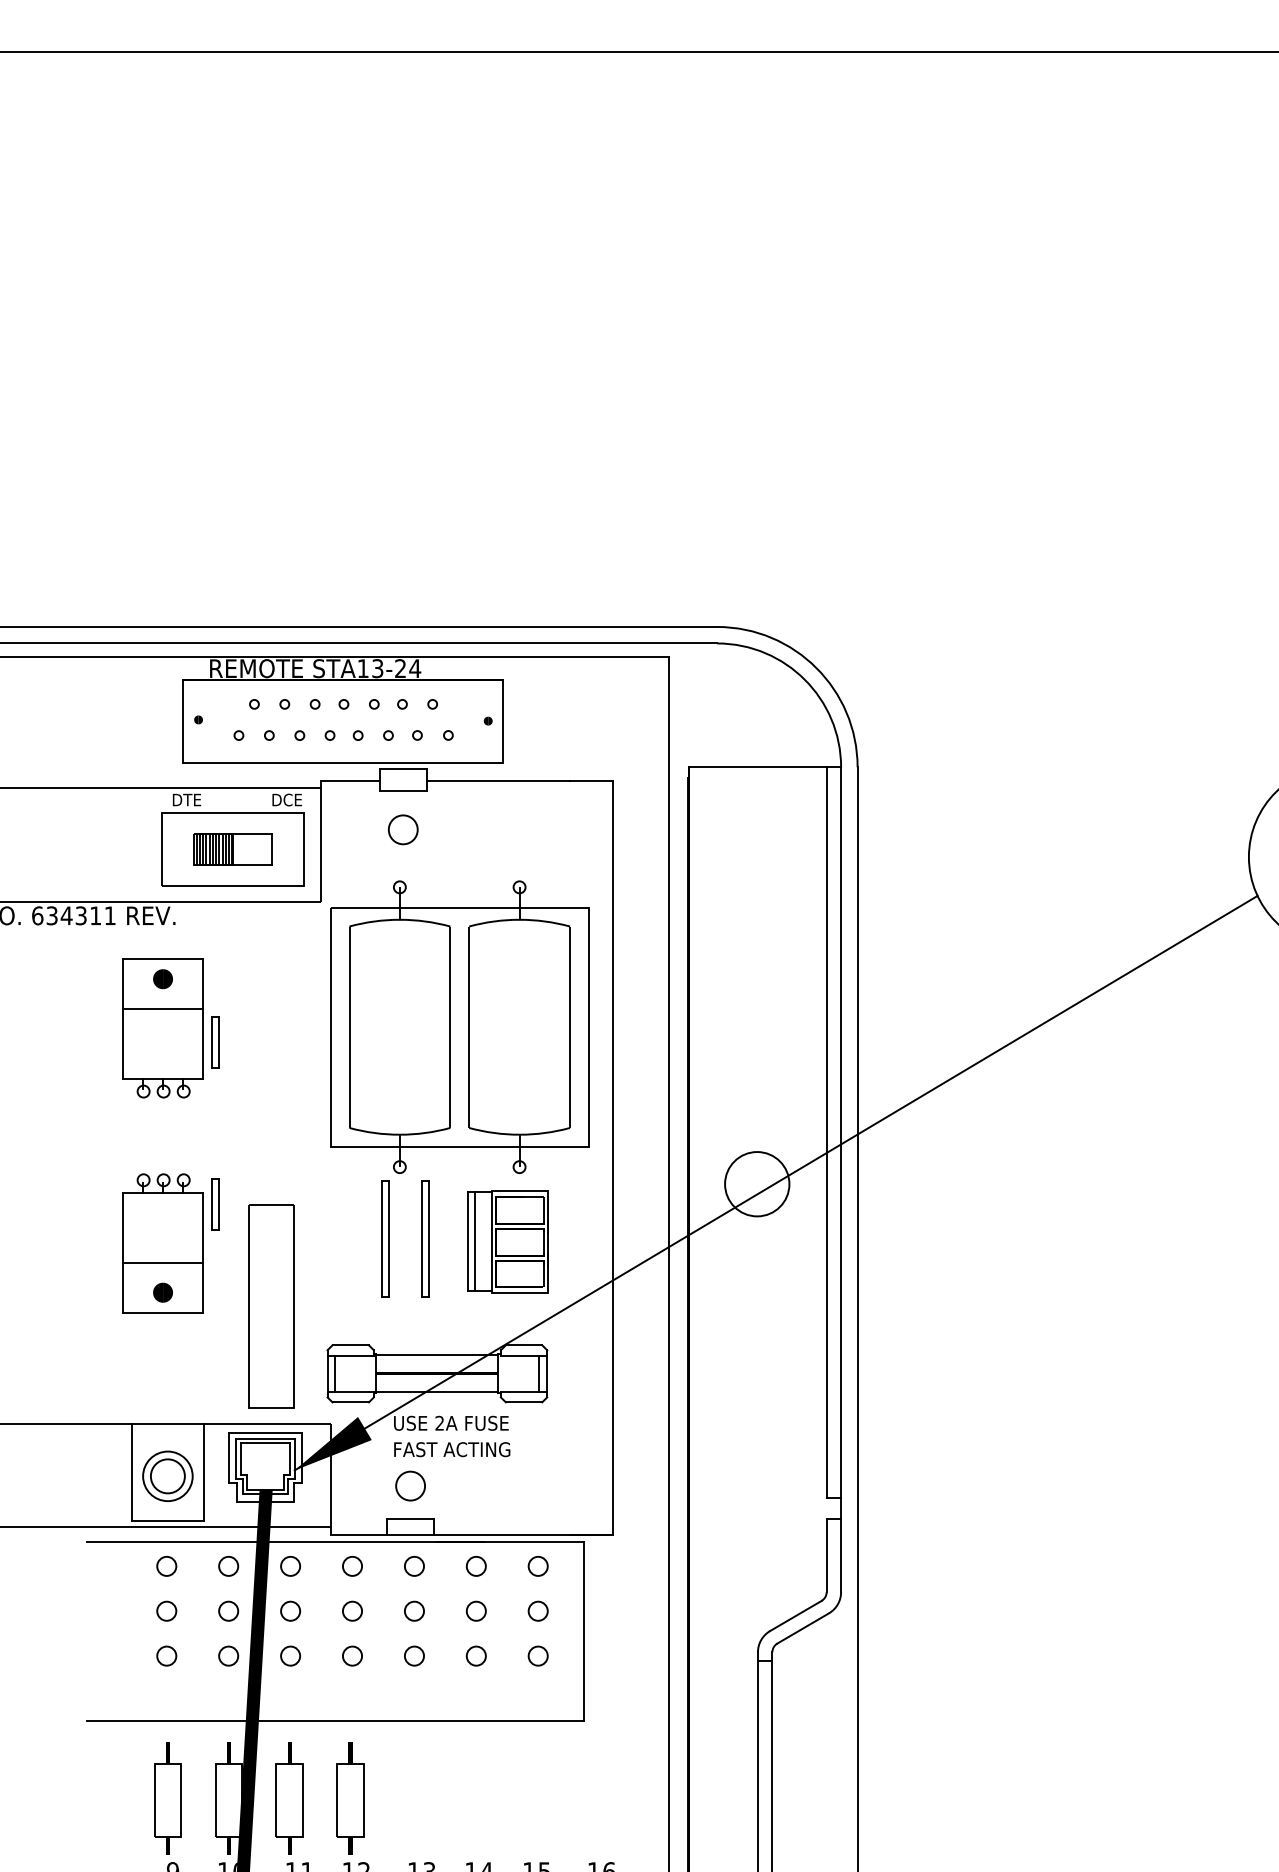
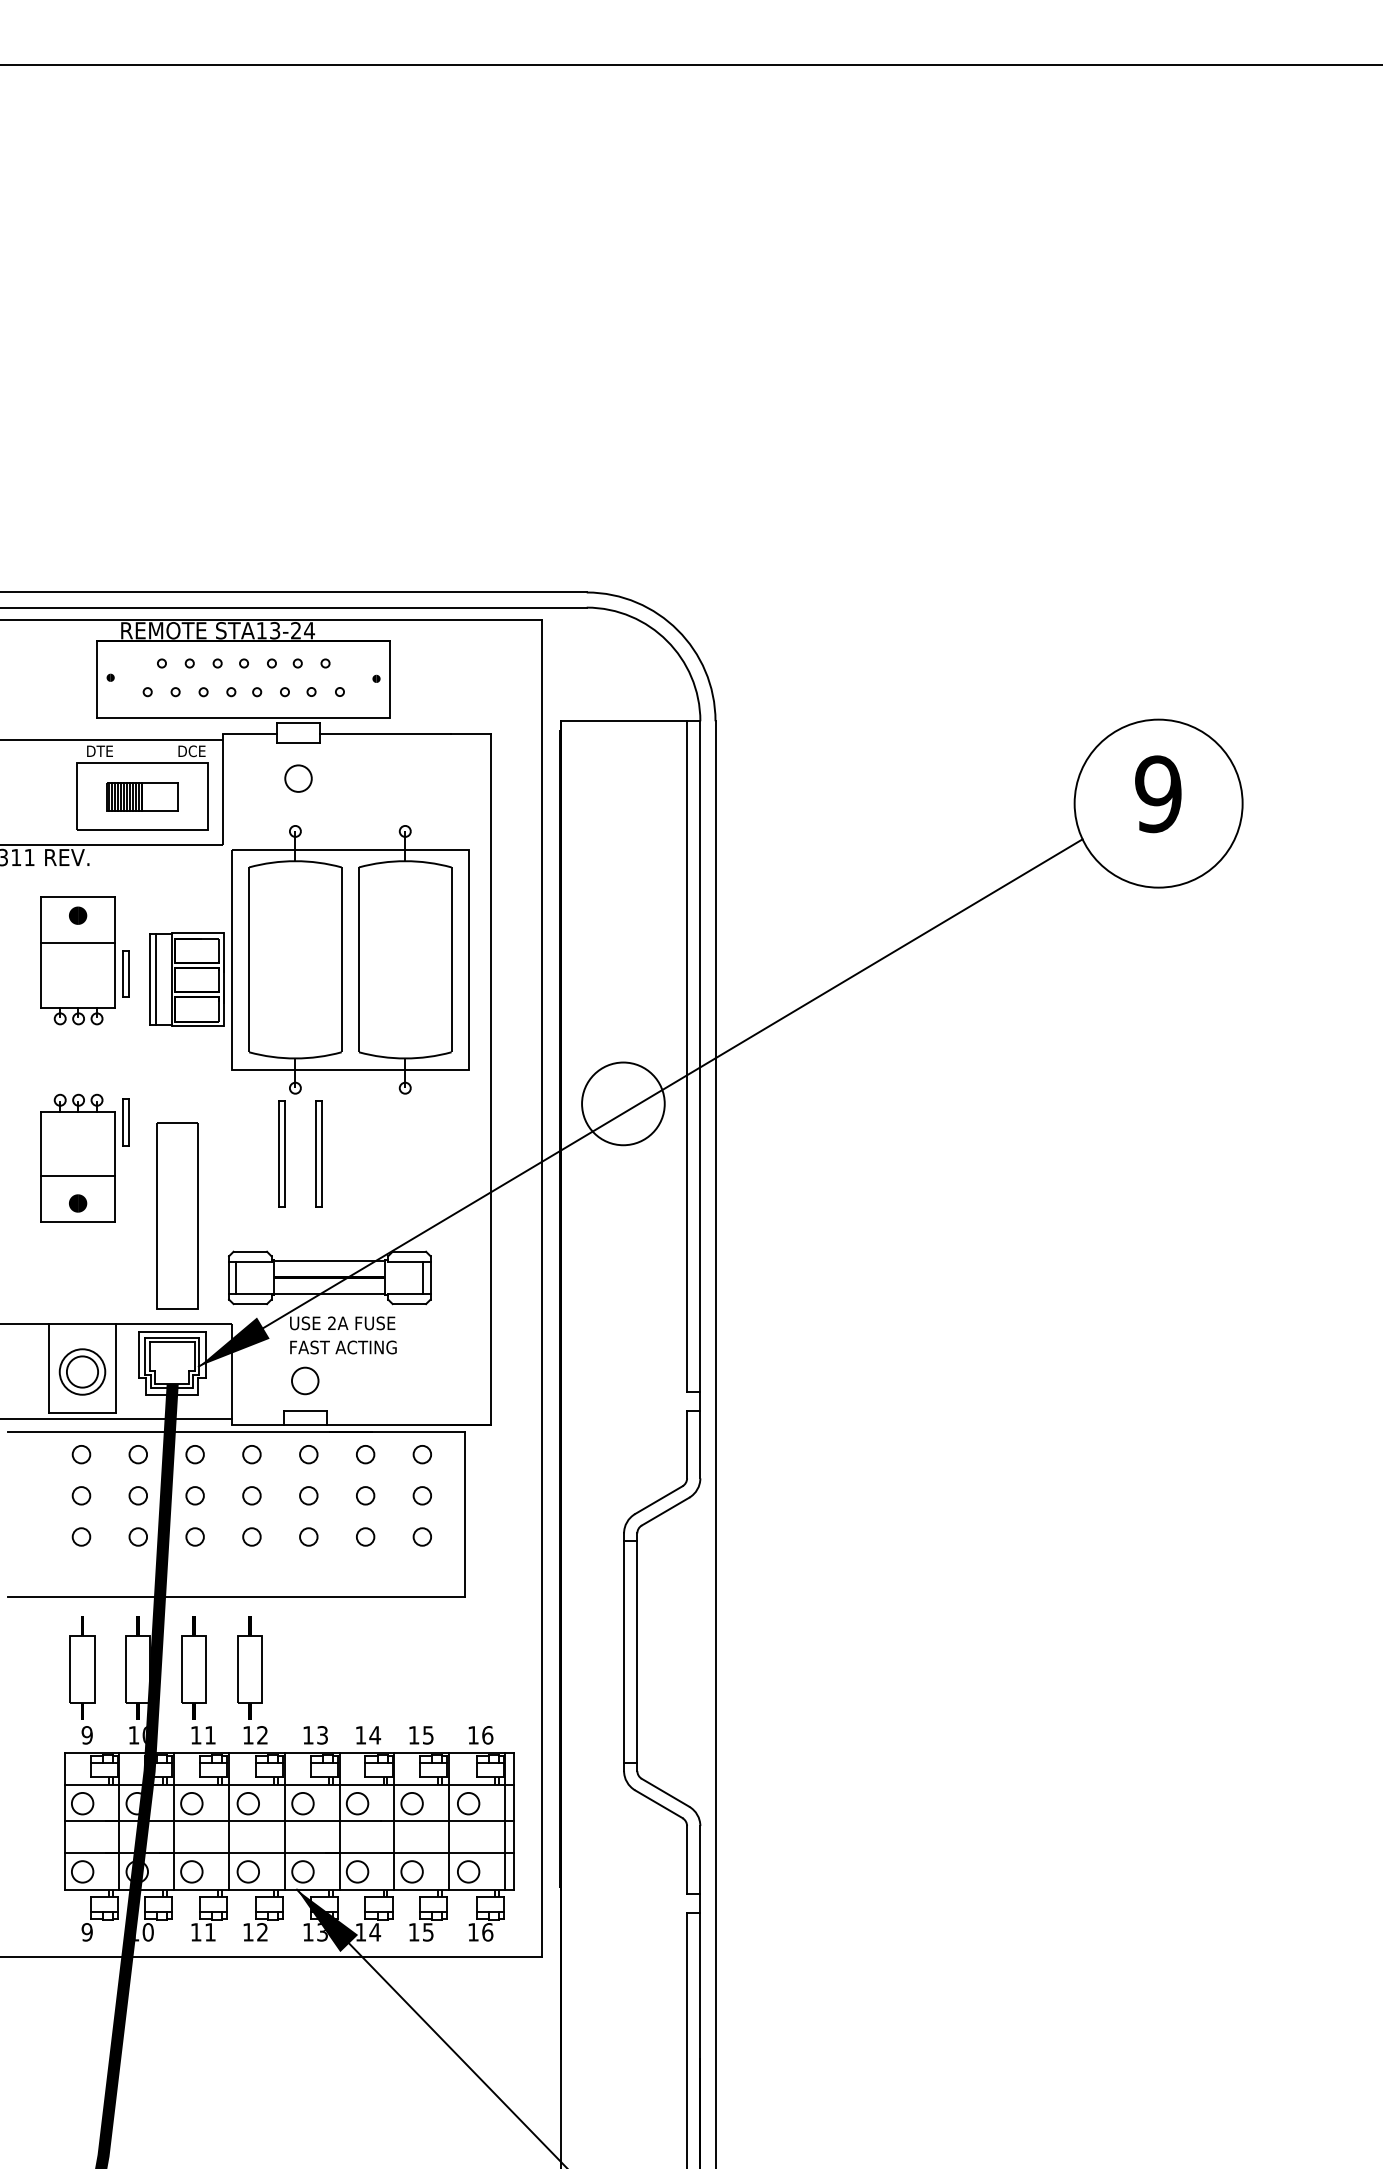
circle: (756, 1183) -> (622, 1103), size x1.4
part: (507, 1241) -> (186, 979), moved

